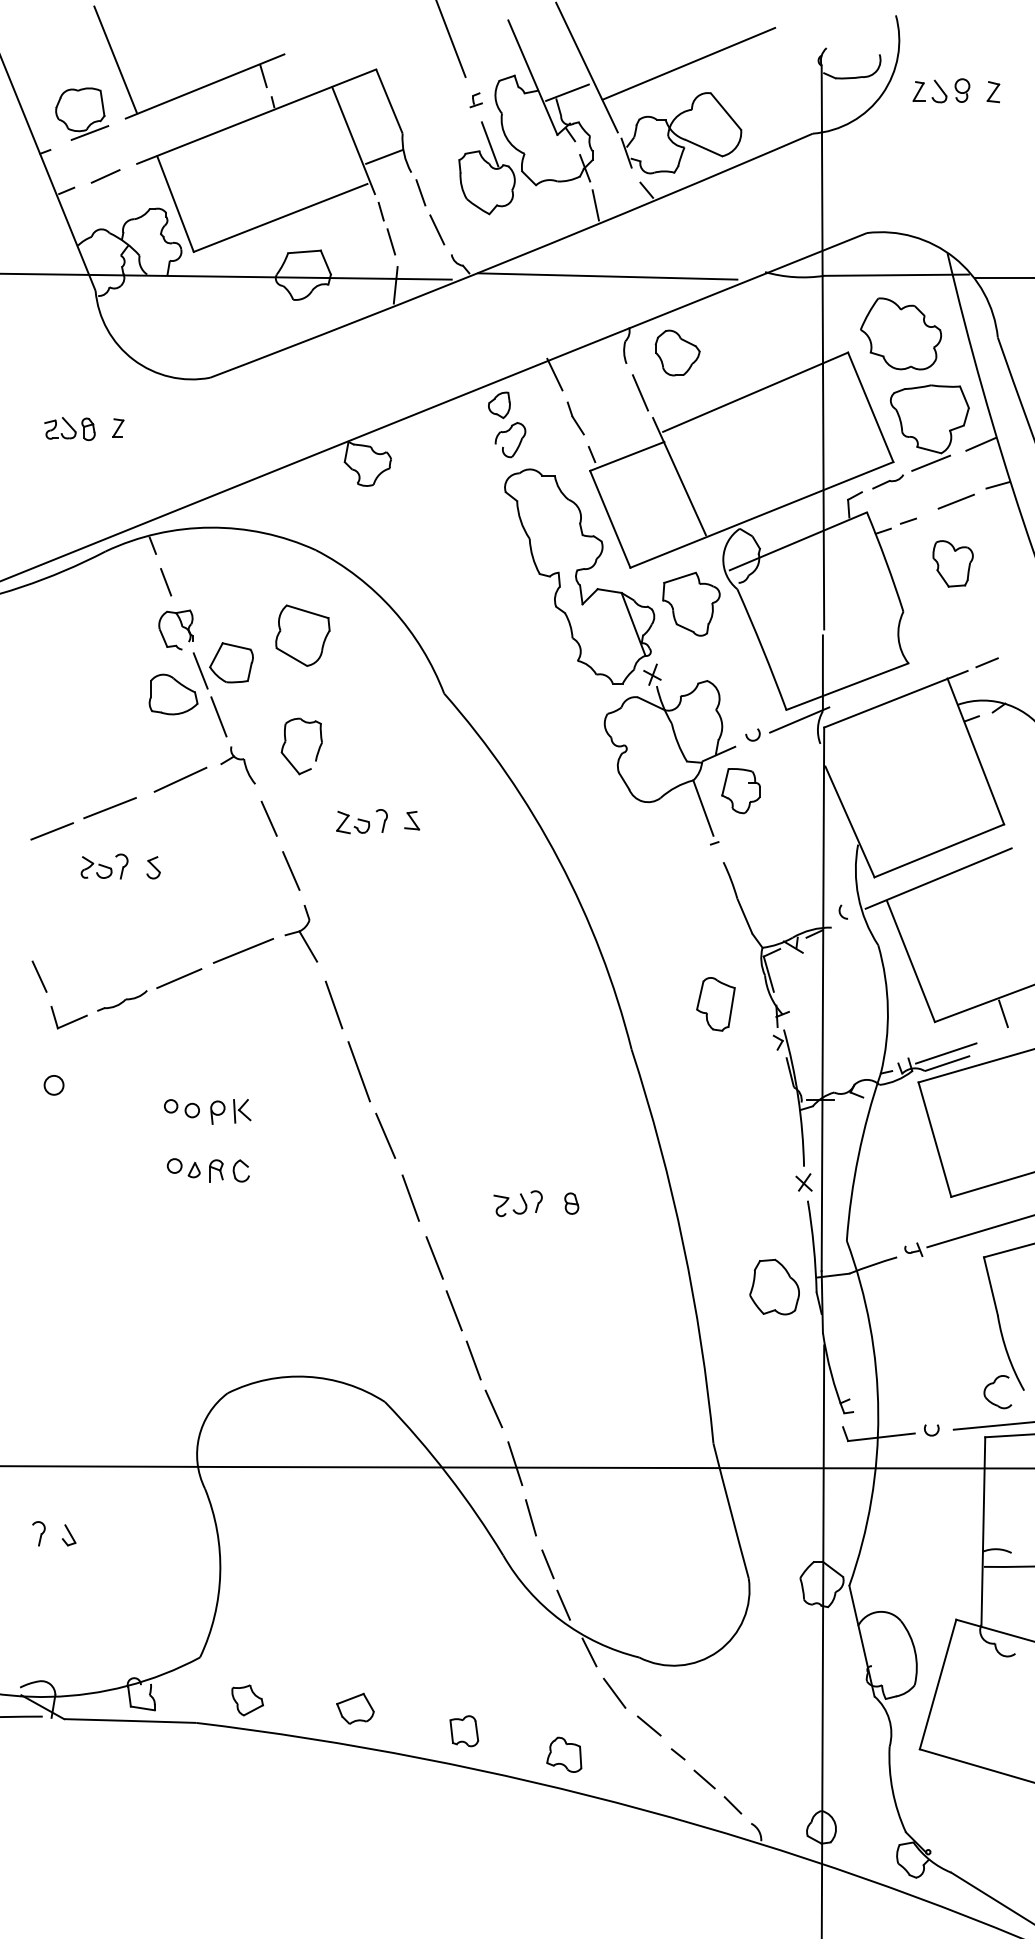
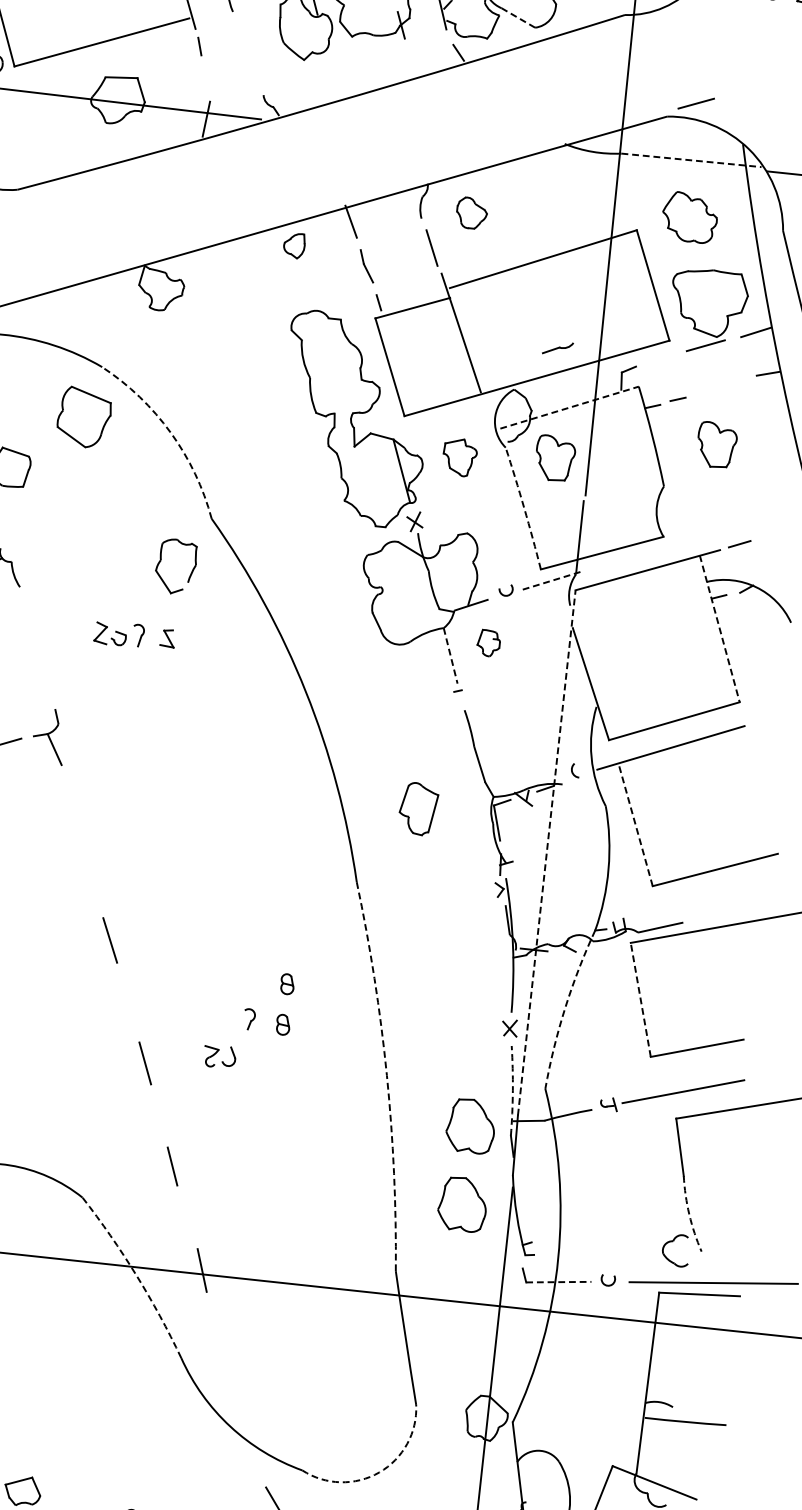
line: (704, 148) -> (518, 18), solid -> dashed
line: (420, 192) -> (239, 32), removed
line: (595, 205) -> (407, 62), removed
line: (437, 229) -> (252, 69), removed
line: (391, 241) -> (206, 76), removed
line: (897, 275) -> (692, 160), solid -> dashed
line: (607, 276) -> (411, 132), removed
part: (900, 333) -> (689, 217), size x0.7
part: (677, 352) -> (471, 212), size x0.7
part: (507, 432) -> (299, 272), removed
part: (887, 481) -> (557, 347), moved
line: (955, 501) -> (695, 103), moved
line: (798, 541) -> (569, 407), solid -> dashed
part: (788, 594) -> (554, 458), added
part: (691, 603) -> (459, 456), size x0.6
arc: (393, 610) -> (171, 433), solid -> dashed
part: (302, 635) -> (83, 417), moved
arc: (762, 649) -> (523, 508), solid -> dashed
line: (800, 719) -> (553, 580), solid -> dashed
part: (286, 742) -> (161, 561), moved
line: (976, 751) -> (720, 628), solid -> dashed
part: (740, 791) -> (488, 643), size x0.6
line: (703, 808) -> (450, 656), solid -> dashed
line: (268, 818) -> (29, 621), removed
line: (291, 870) -> (46, 674), removed
line: (911, 961) -> (636, 825), solid -> dashed
line: (822, 999) -> (546, 852), solid -> dashed
line: (333, 1004) -> (73, 808), removed
part: (715, 1004) -> (418, 809), moved
line: (1003, 1013) -> (719, 884), removed
line: (946, 1053) -> (660, 917), removed
line: (358, 1071) -> (90, 875), removed
line: (934, 1139) -> (640, 999), solid -> dashed
arc: (858, 1156) -> (565, 1008), solid -> dashed
part: (571, 1161) -> (287, 984), added
line: (410, 1197) -> (127, 1002), removed
part: (510, 1205) -> (219, 1057), moved
arc: (683, 1244) -> (387, 1075), solid -> dashed
arc: (813, 1246) -> (512, 1090), solid -> dashed
line: (453, 1310) -> (158, 1116), removed
arc: (1007, 1354) -> (689, 1214), solid -> dashed
part: (774, 1367) -> (462, 1203), added
line: (493, 1408) -> (186, 1214), removed
line: (881, 1437) -> (558, 1282), solid -> dashed
arc: (448, 1475) -> (136, 1275), solid -> dashed
line: (530, 1517) -> (211, 1324), removed
line: (547, 1564) -> (223, 1371), removed
line: (563, 1604) -> (234, 1411), removed
arc: (718, 1651) -> (379, 1472), solid -> dashed
line: (589, 1652) -> (254, 1460), removed

